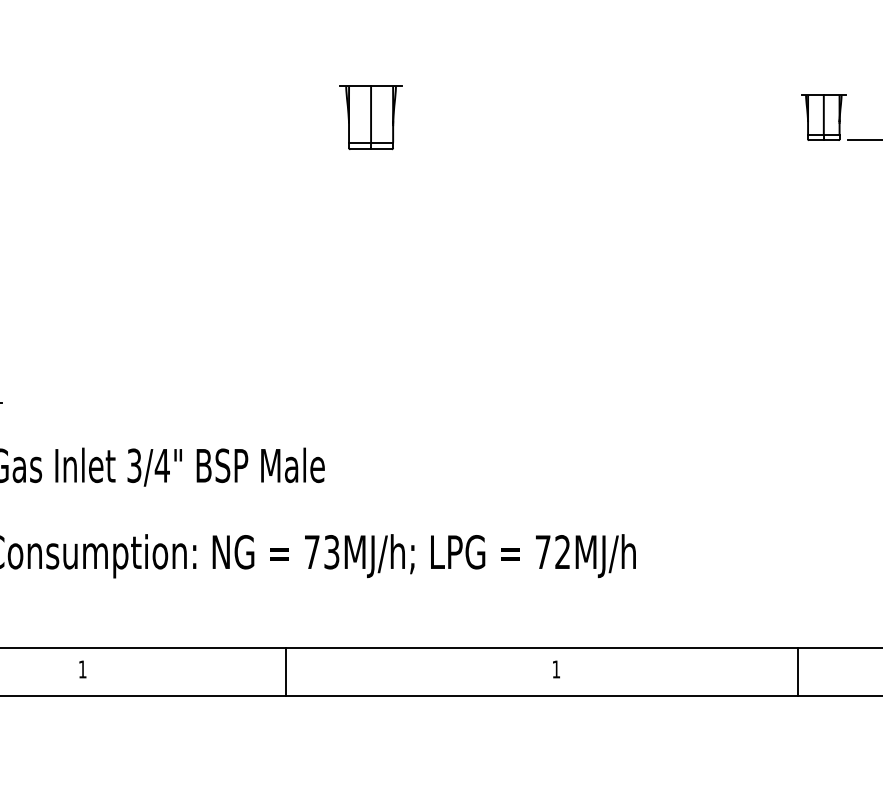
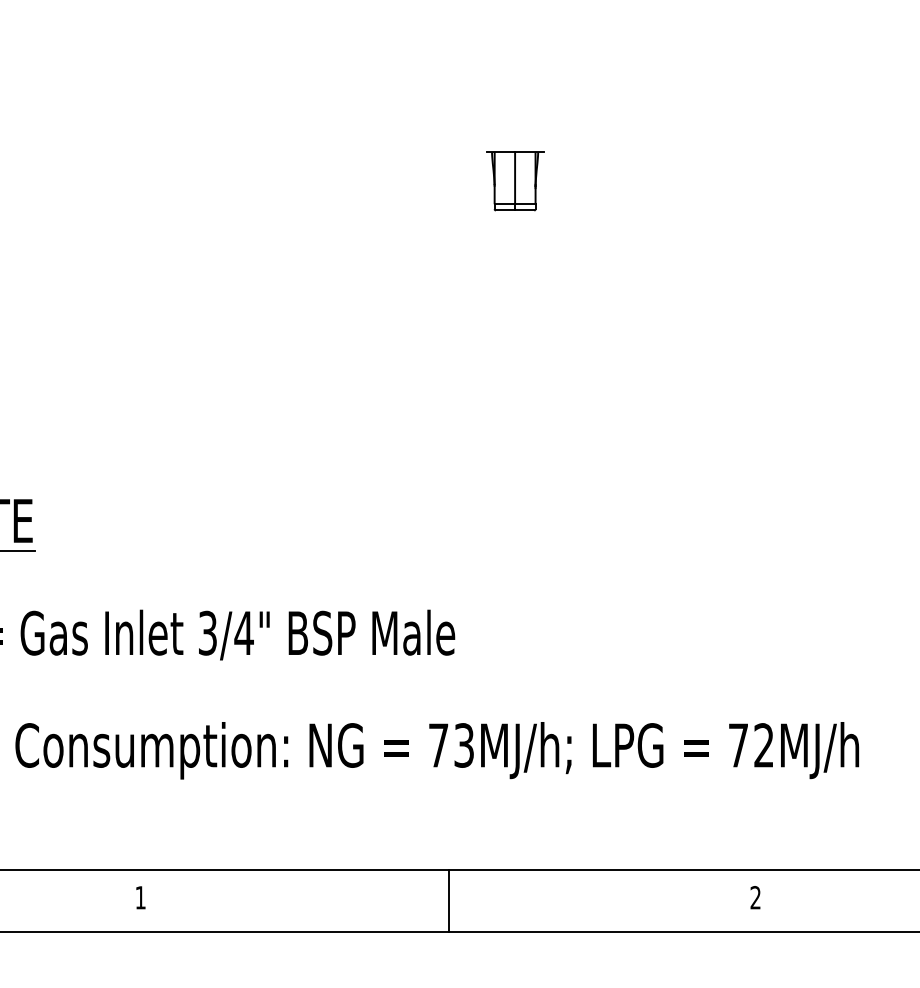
part: (370, 117) -> (514, 181), size x0.71
text: (556, 669) -> (755, 897), 1 -> 2
line: (286, 671) -> (449, 900), moved

